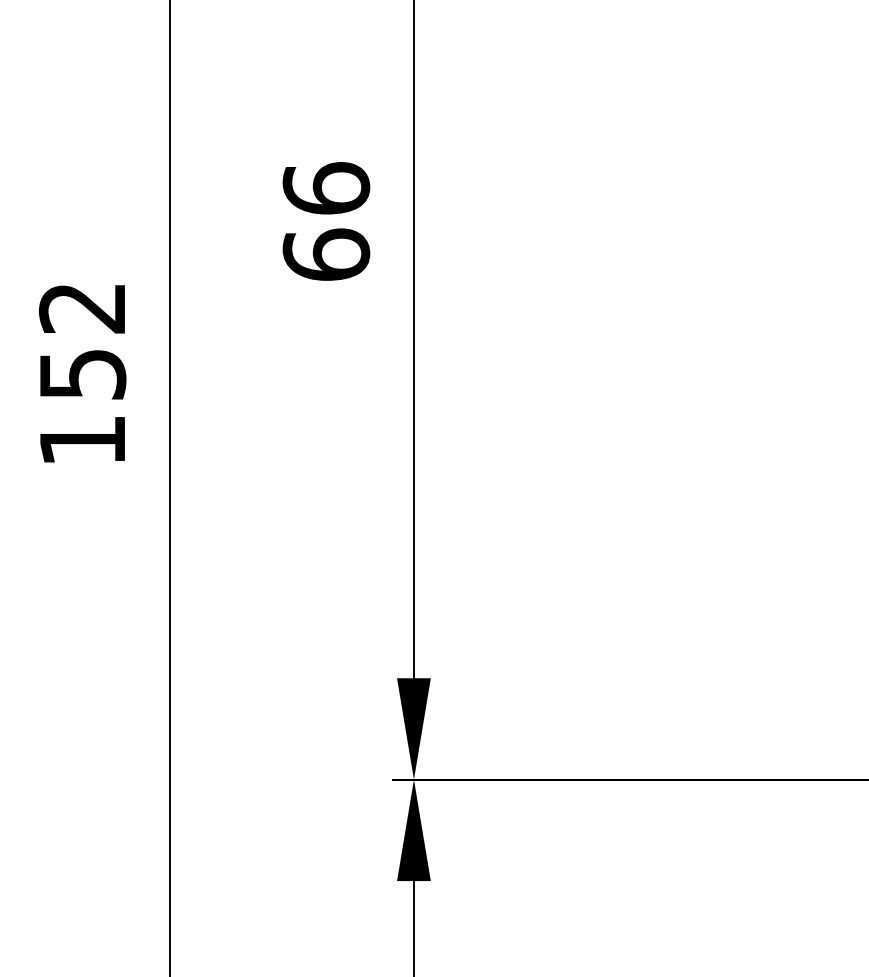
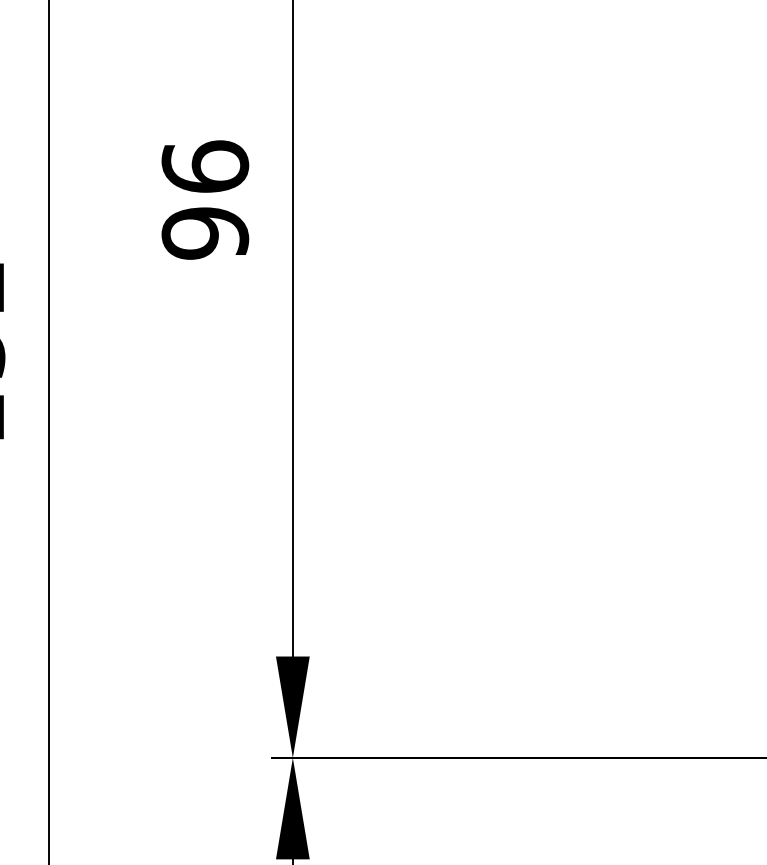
text: (326, 254) -> (205, 232), 66 -> 96

